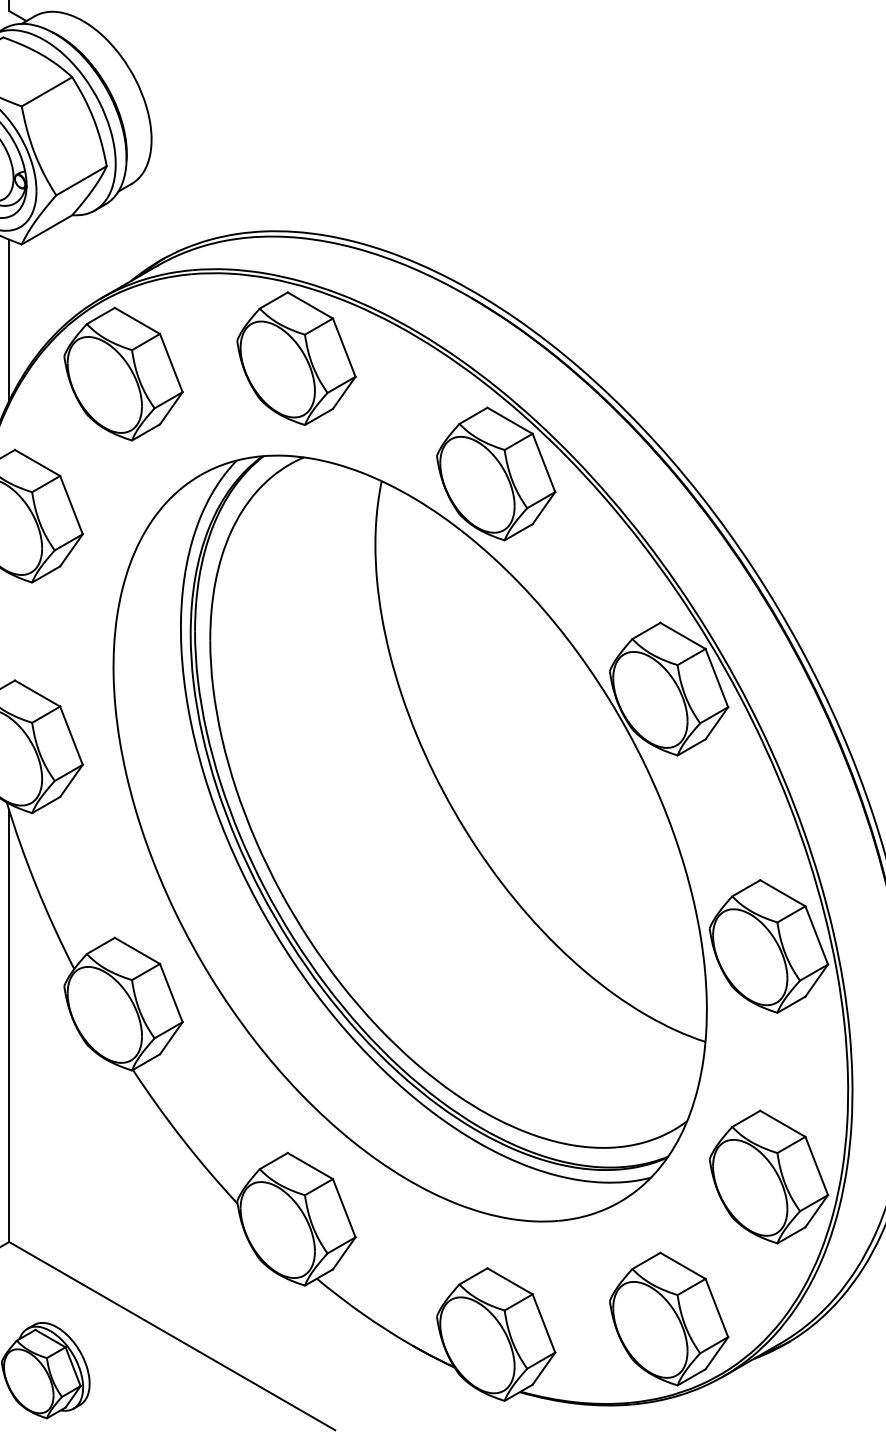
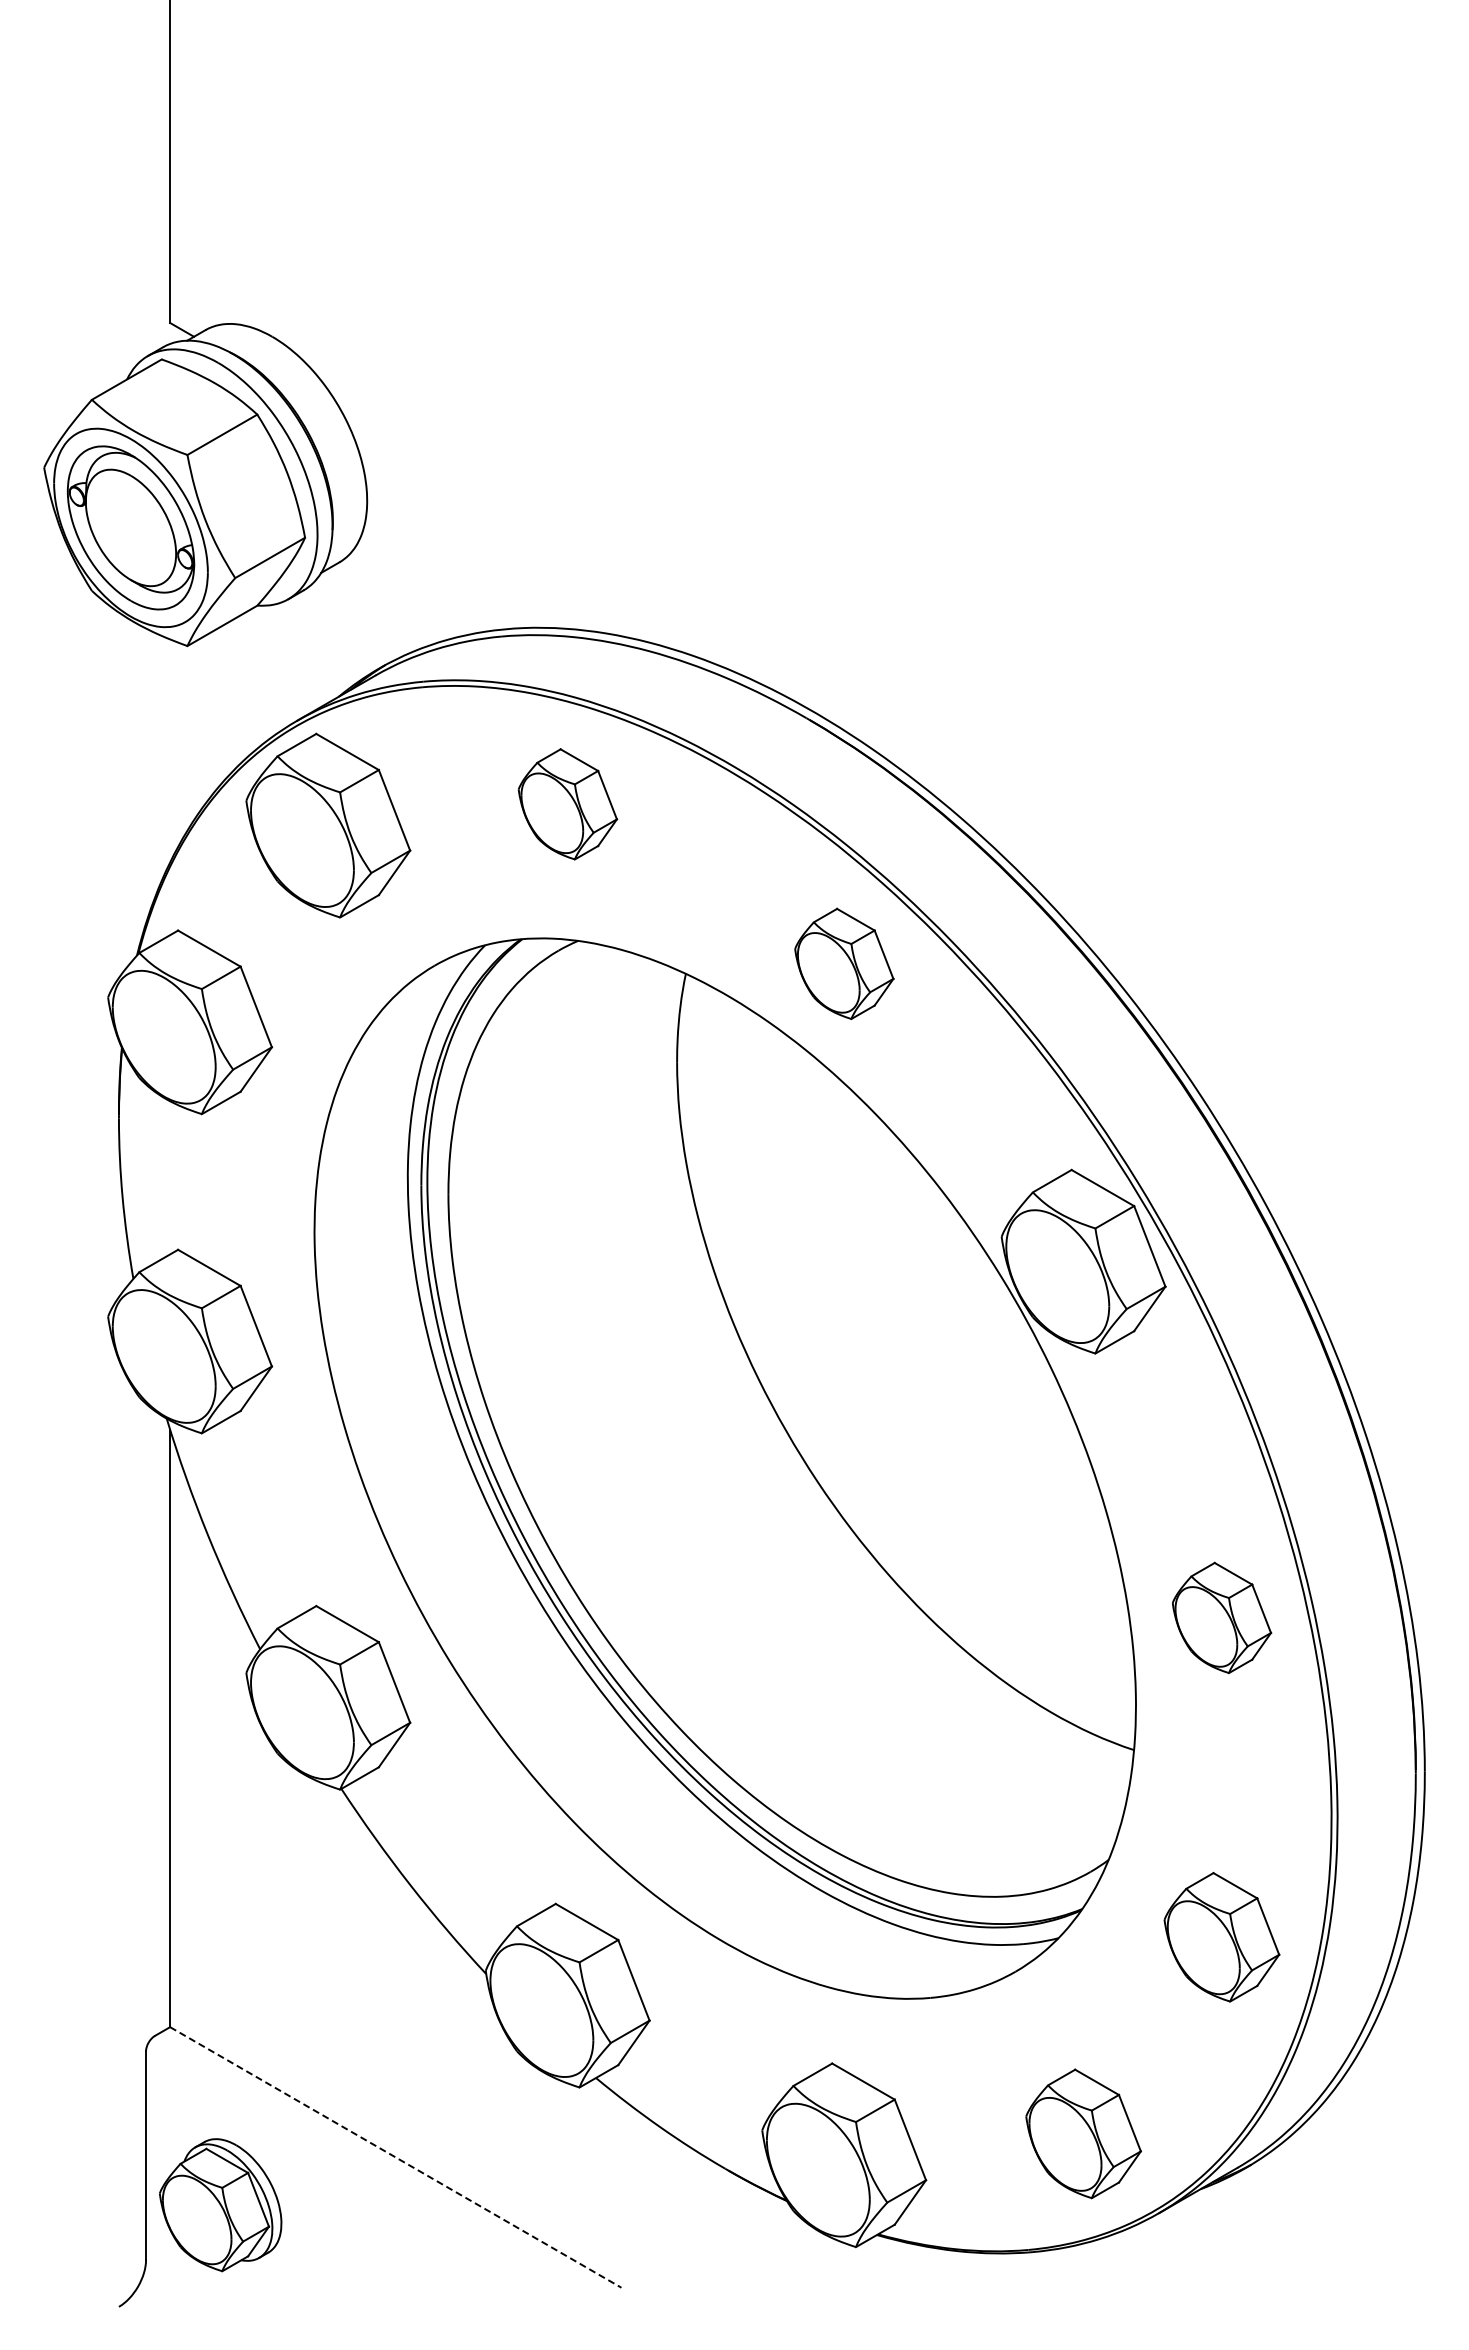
line: (9, 319) -> (170, 750), removed
part: (296, 358) -> (567, 804), size x0.6
part: (496, 473) -> (844, 963), size x0.6
part: (768, 946) -> (1221, 1617), size x0.6
part: (768, 1177) -> (1221, 1937), size x0.7
part: (668, 1318) -> (1083, 2133), size x0.7
line: (172, 1336) -> (395, 2157), solid -> dashed

